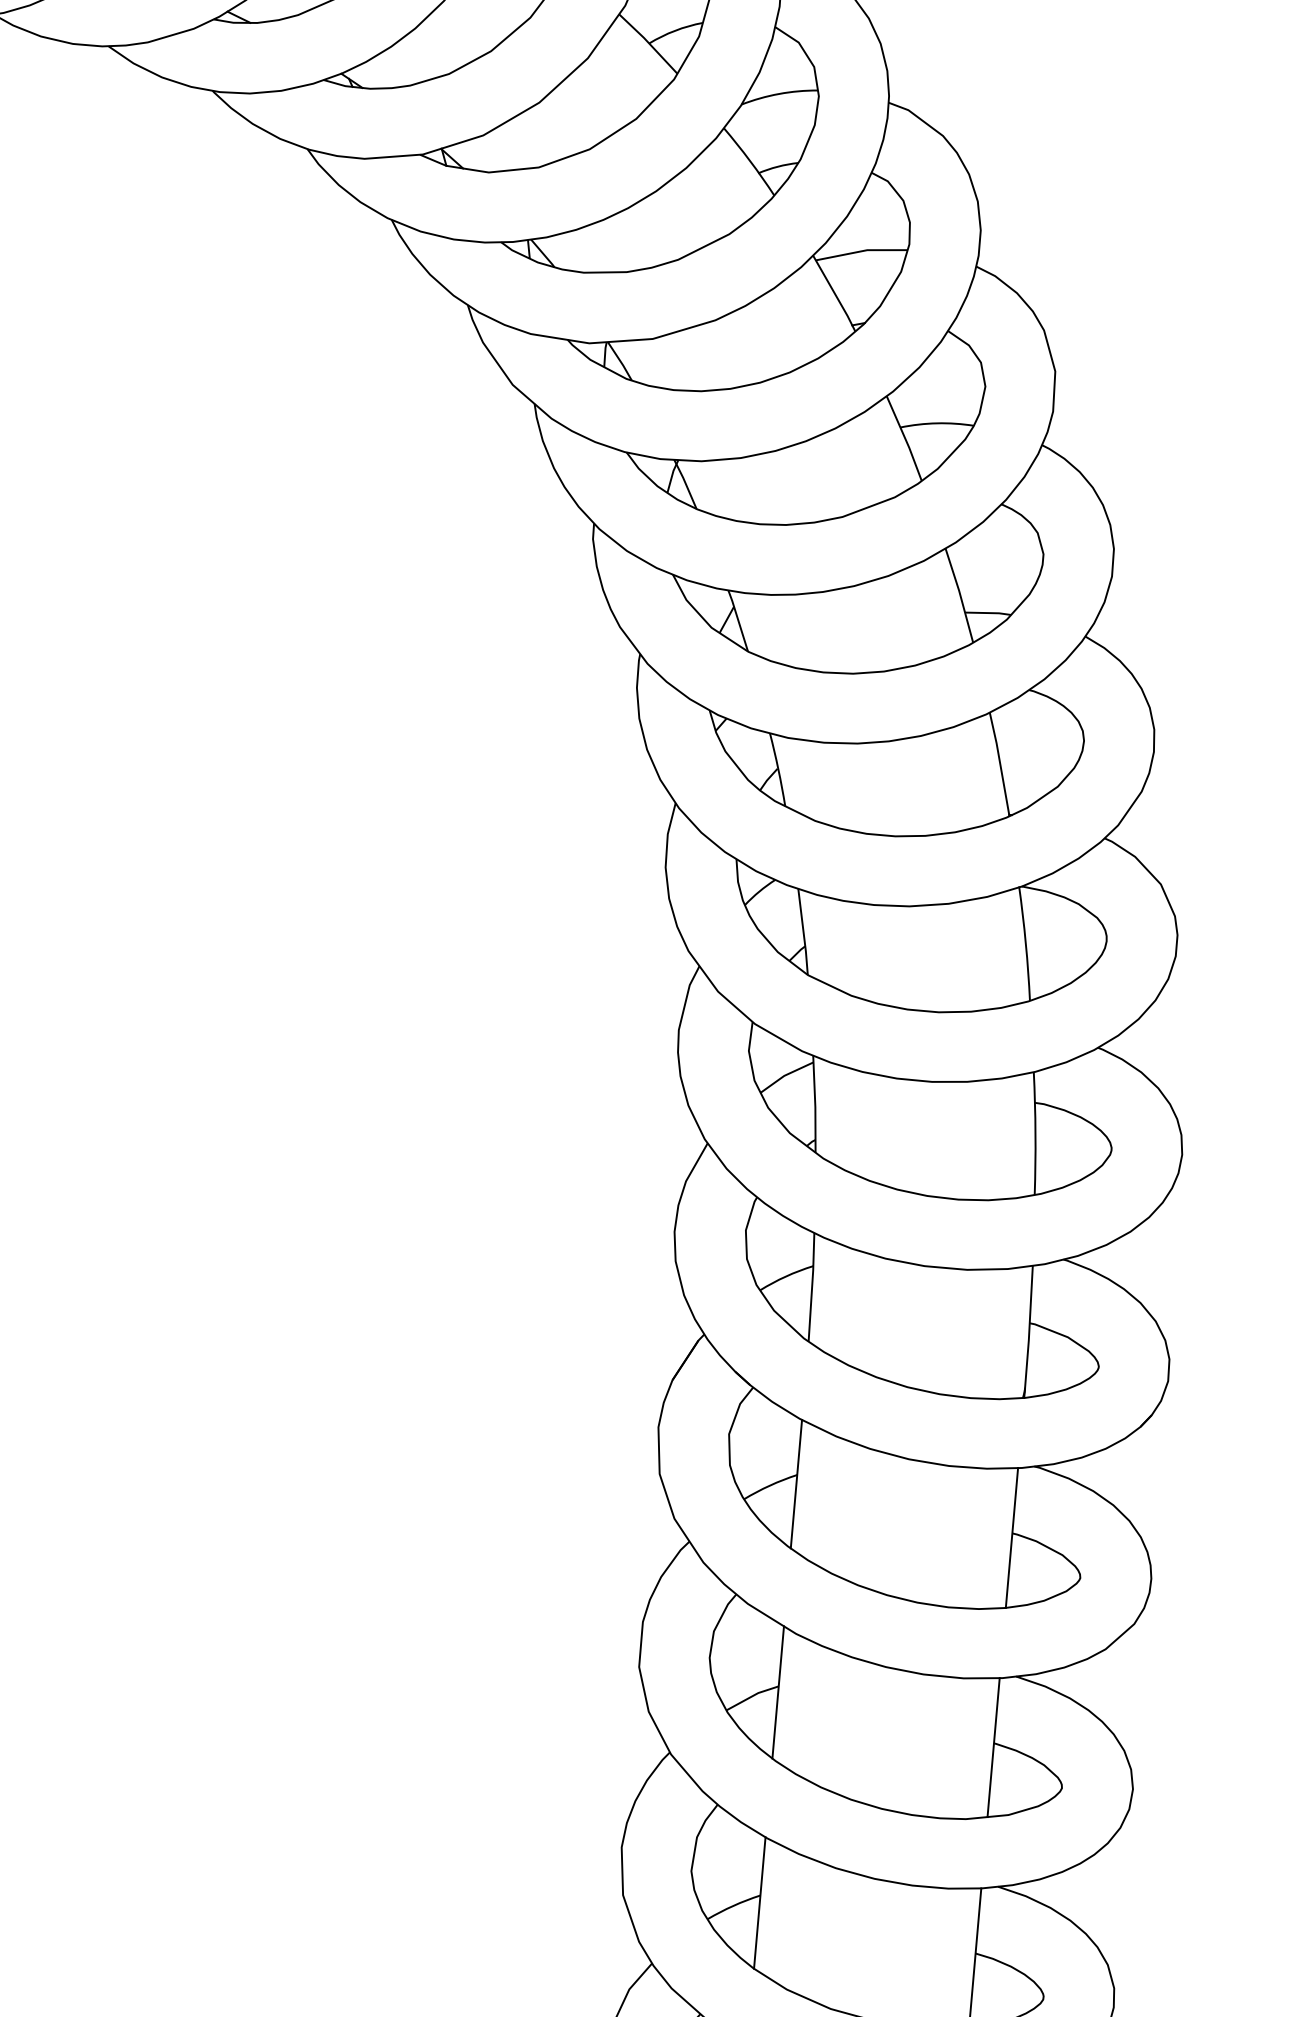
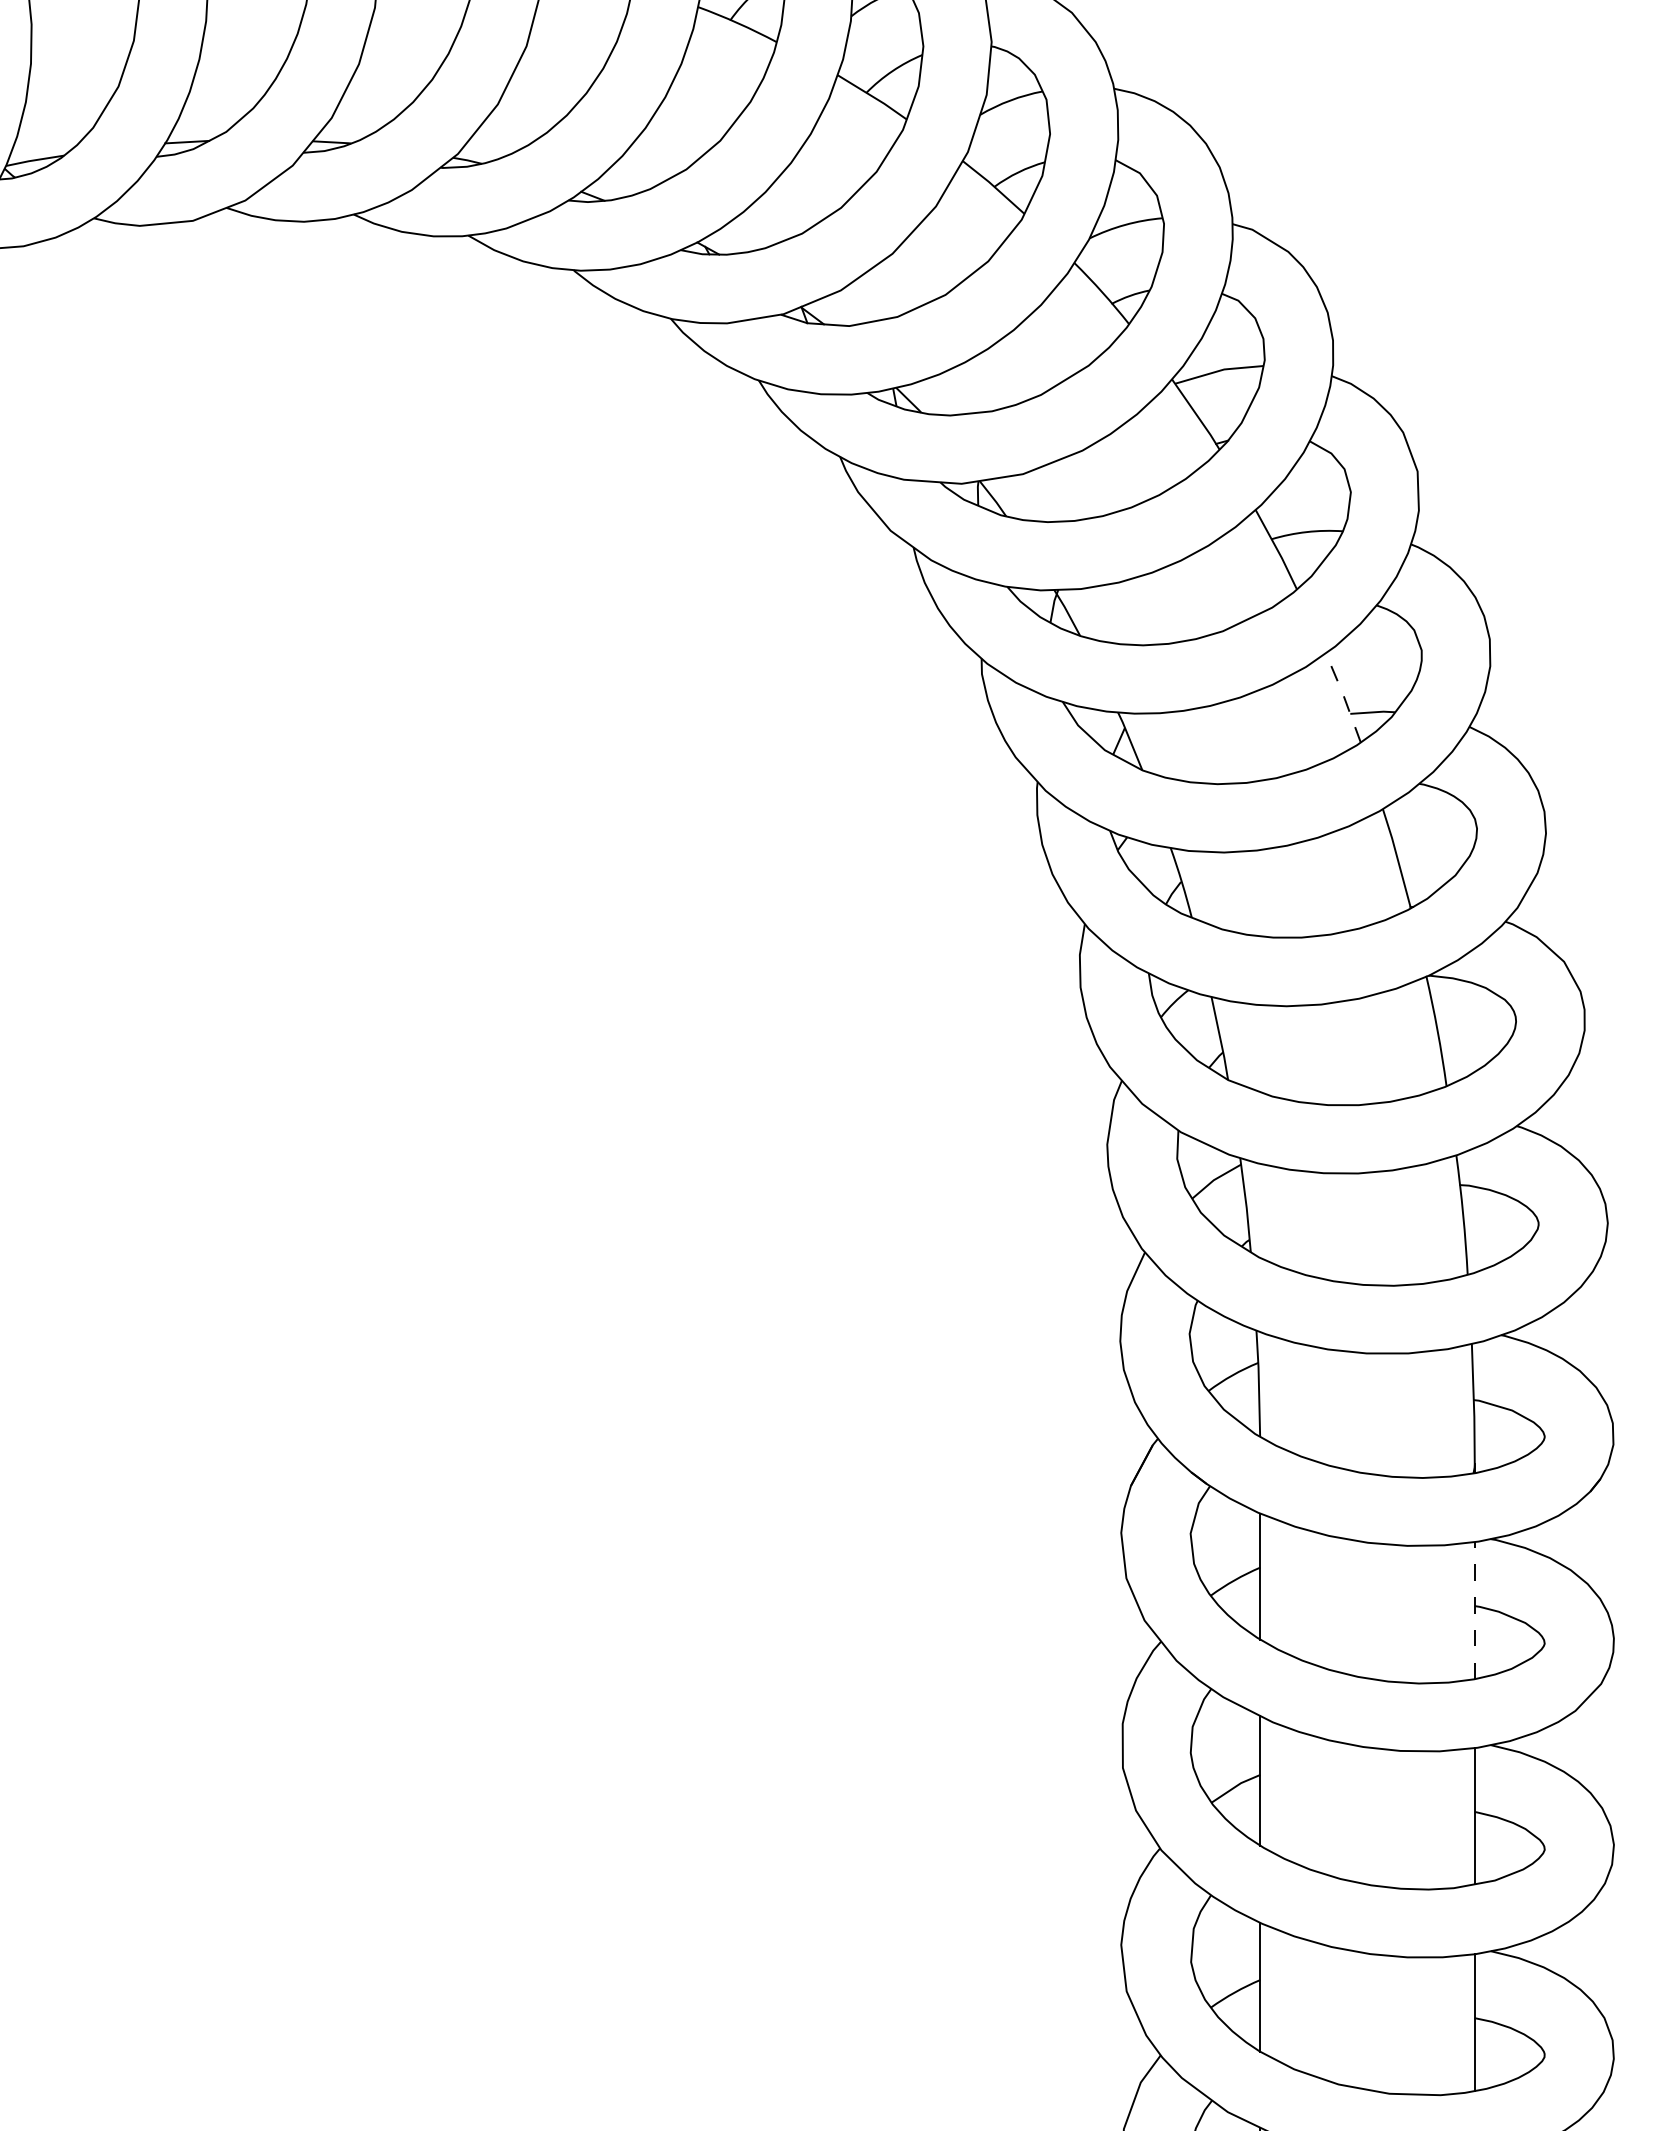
line: (960, 594) -> (1344, 696), solid -> dashed
line: (1011, 1537) -> (1474, 1610), solid -> dashed

